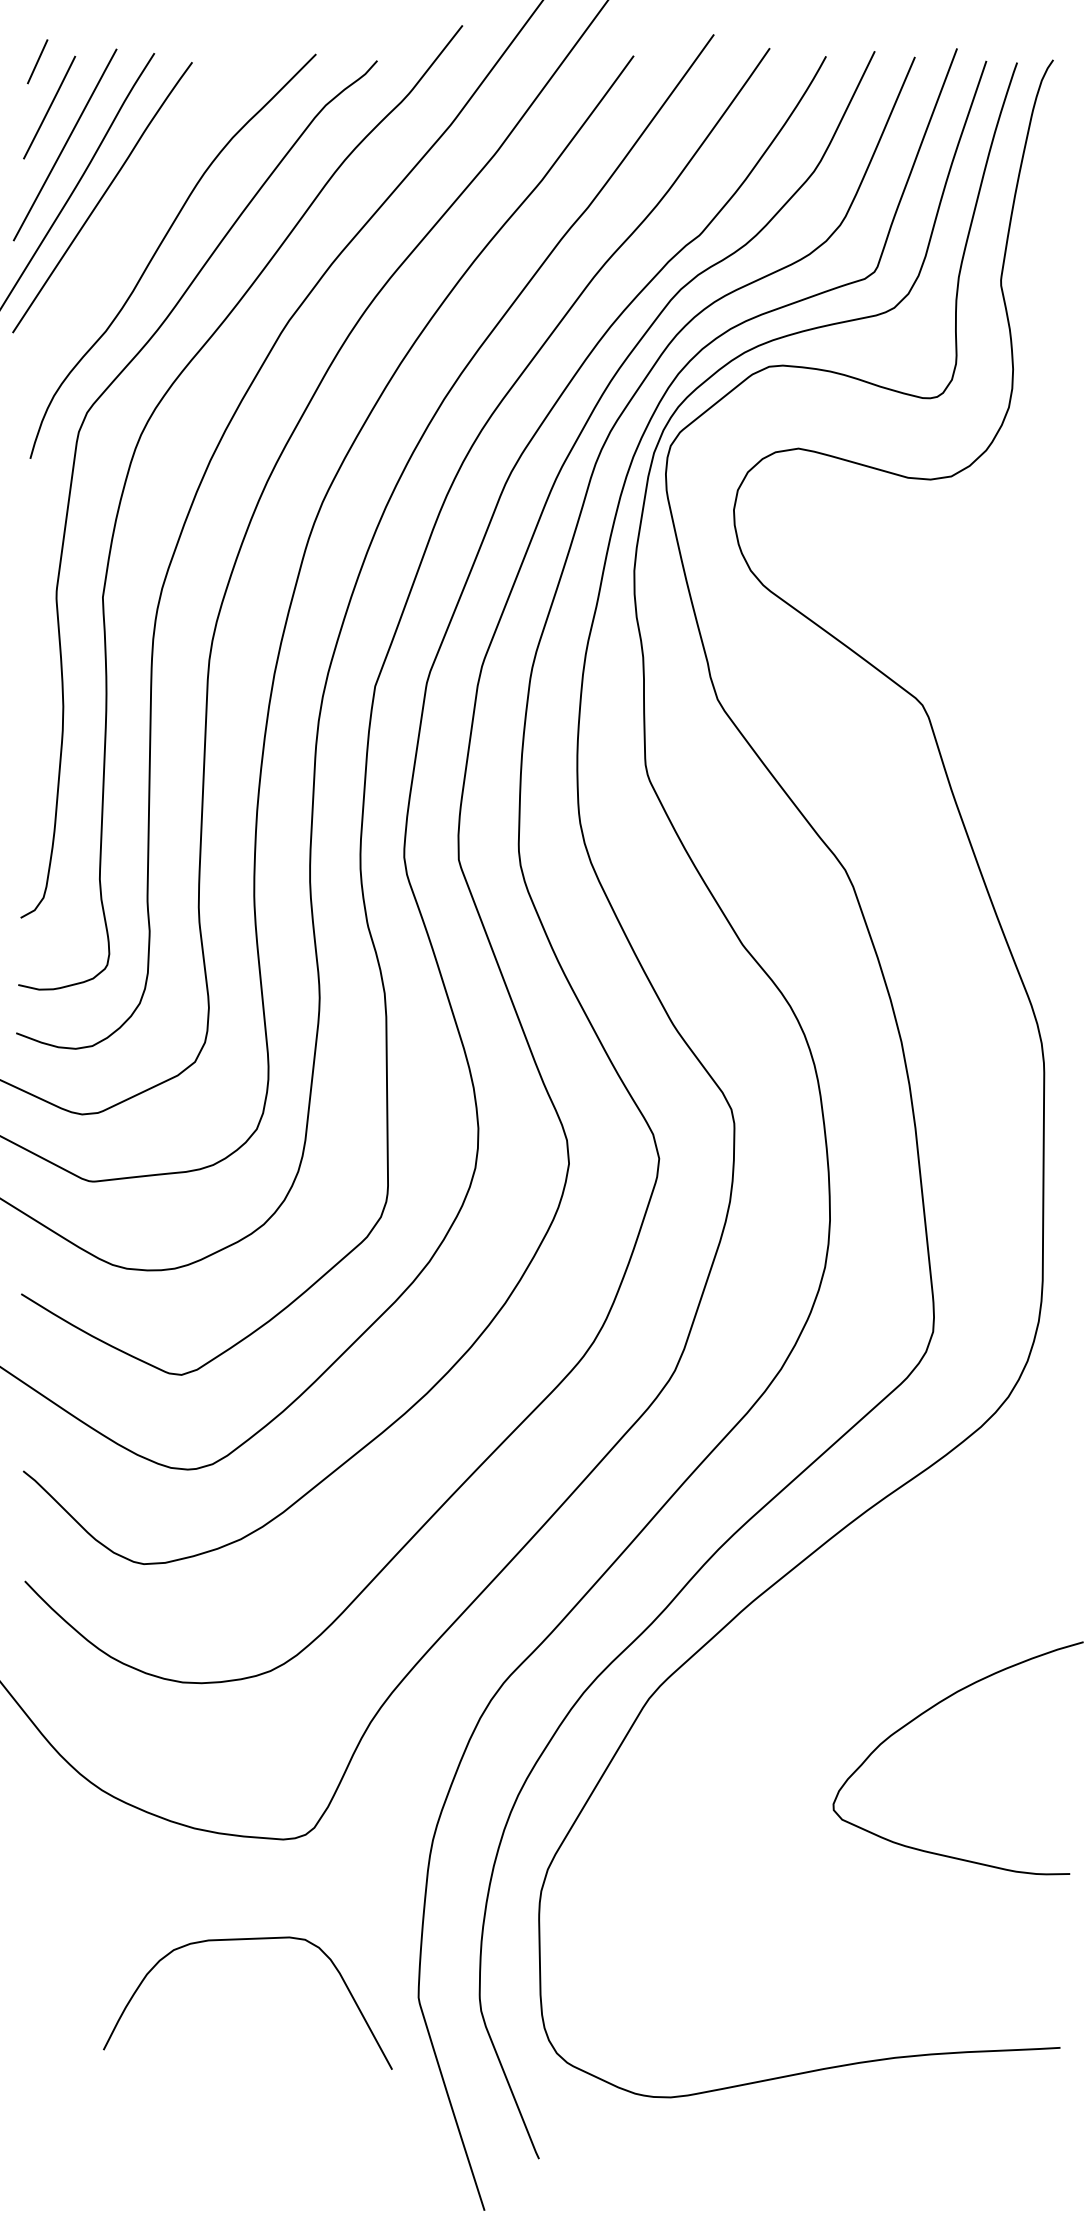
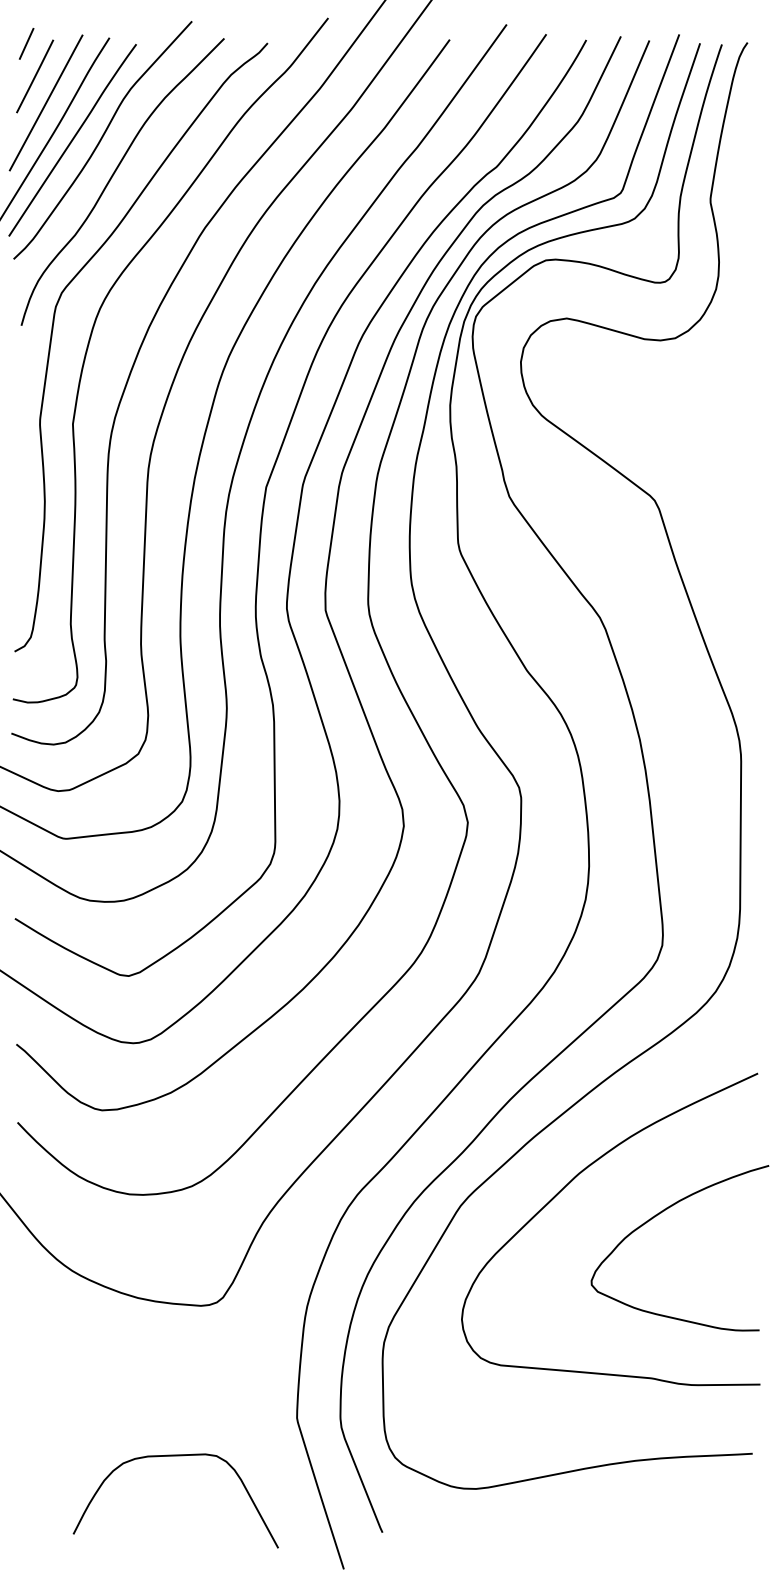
curve: (143, 197) -> (101, 140), added
curve: (805, 1665) -> (571, 1182), added
curve: (247, 1940) -> (175, 1456), moved

